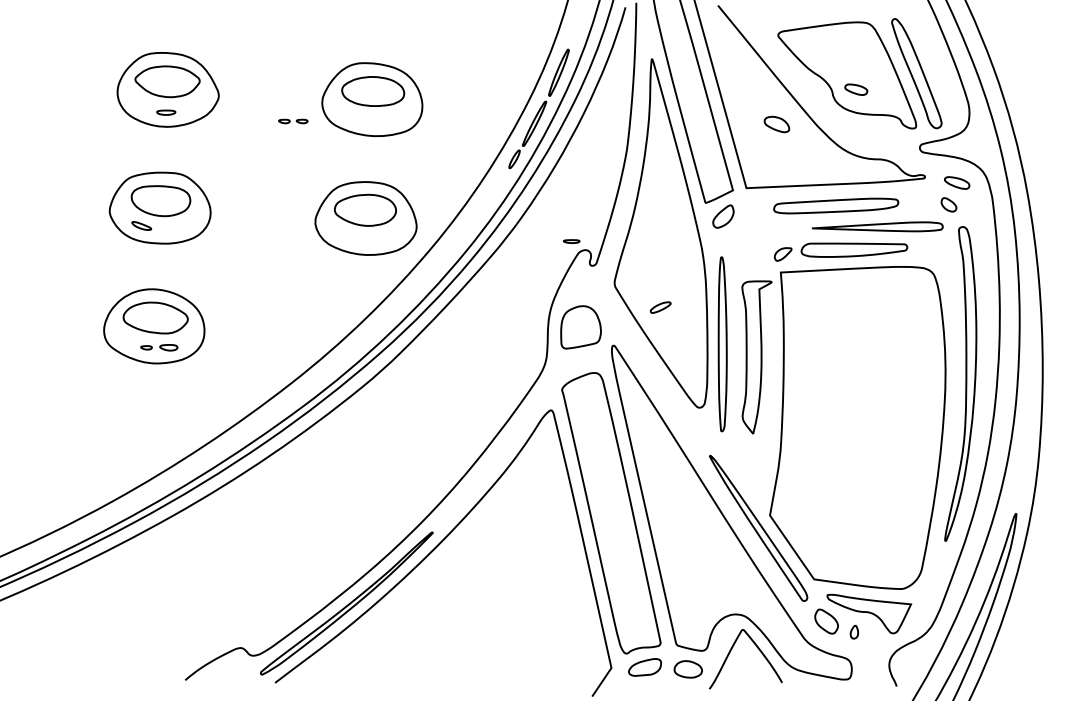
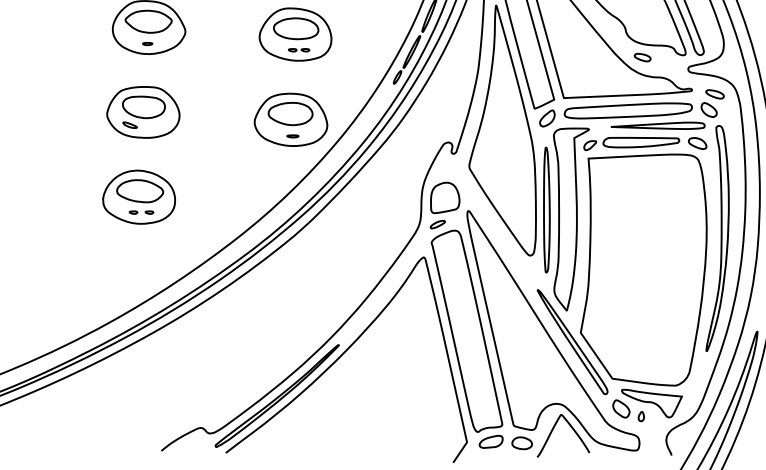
part: (856, 89) -> (642, 57), moved
part: (165, 112) -> (147, 43), size x0.71
part: (293, 121) -> (299, 50), moved
part: (776, 124) -> (697, 143), moved
part: (948, 204) -> (708, 109), size x1.43
part: (835, 205) -> (627, 110), size x1.43
part: (571, 241) -> (292, 136), moved
part: (660, 307) -> (437, 224), moved
part: (168, 347) -> (149, 212), size x0.62
part: (756, 357) -> (571, 219), size x1.67

